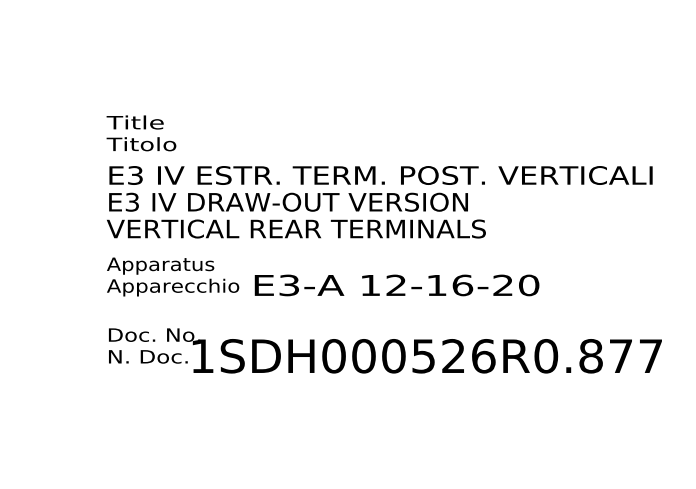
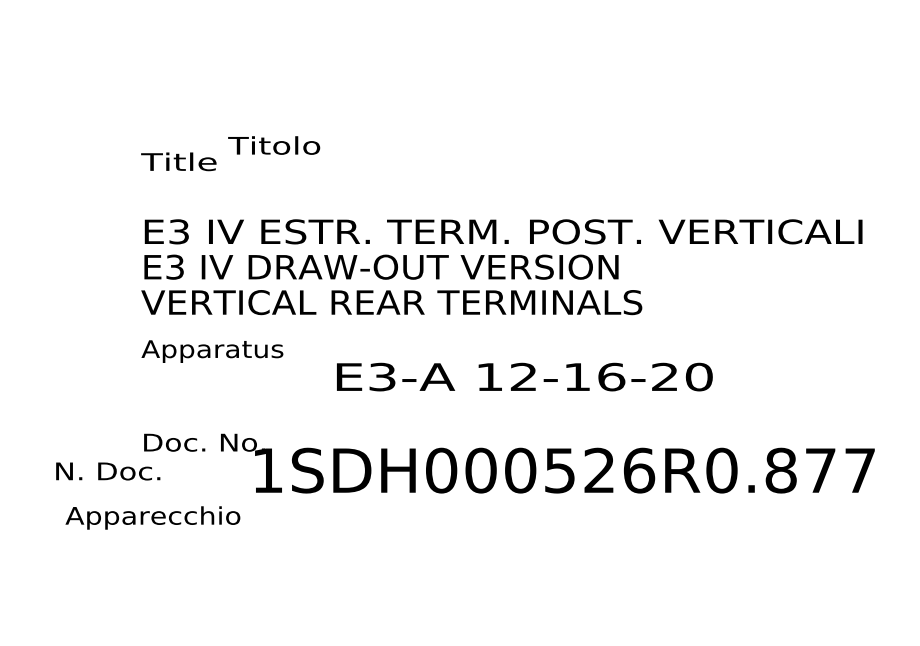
text: (141, 144) -> (274, 145), moved
text: (172, 287) -> (152, 517), moved
text: (148, 356) -> (108, 471), moved

